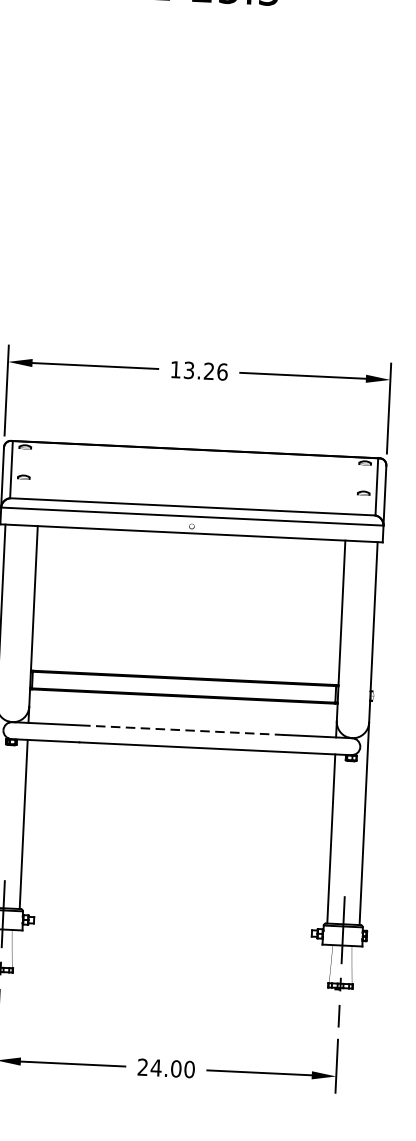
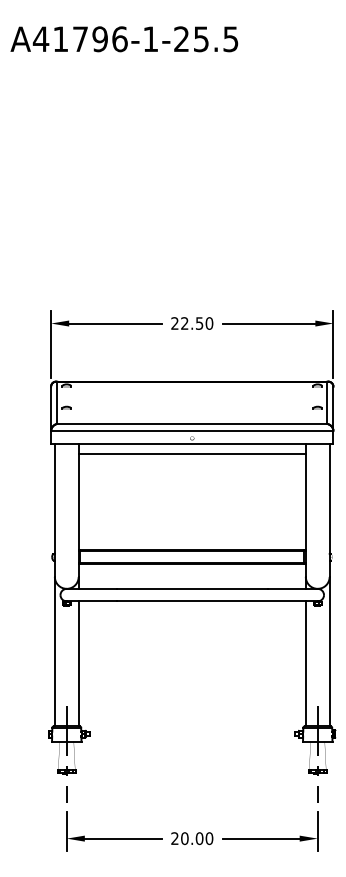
text: (199, 370) -> (192, 323), 13.26 -> 22.50
line: (189, 546) -> (191, 453), added
line: (181, 729) -> (191, 588), dashed -> solid
text: (155, 1067) -> (184, 838), 24.00 -> 20.00

